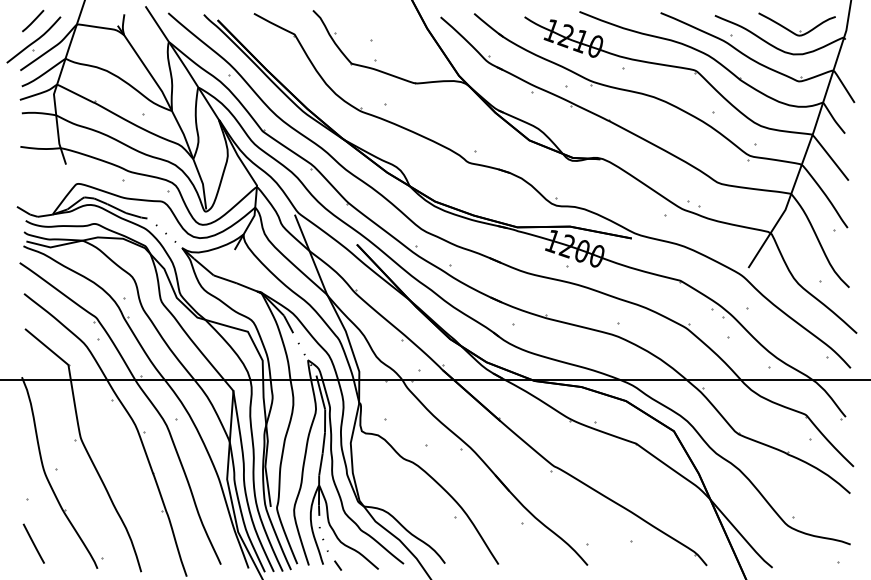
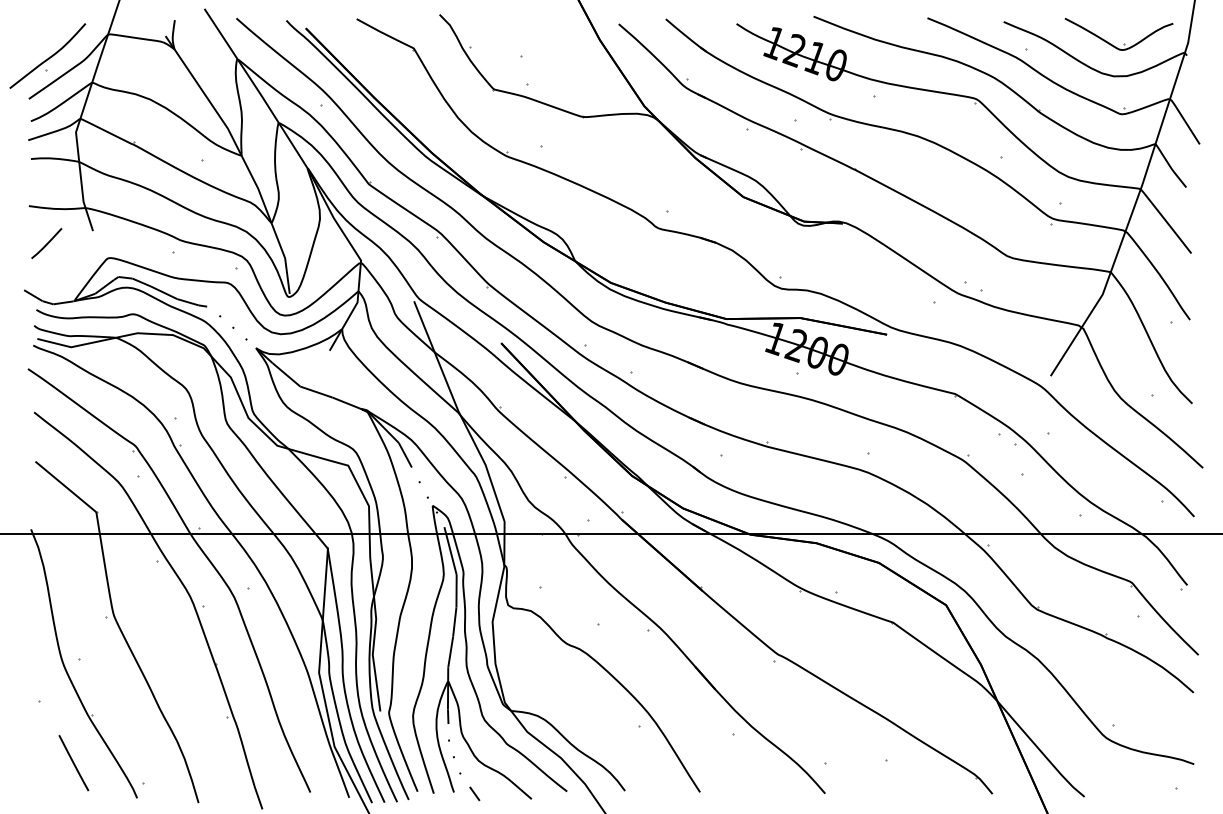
line: (32, 21) -> (46, 243), moved
line: (33, 544) -> (73, 763), moved

